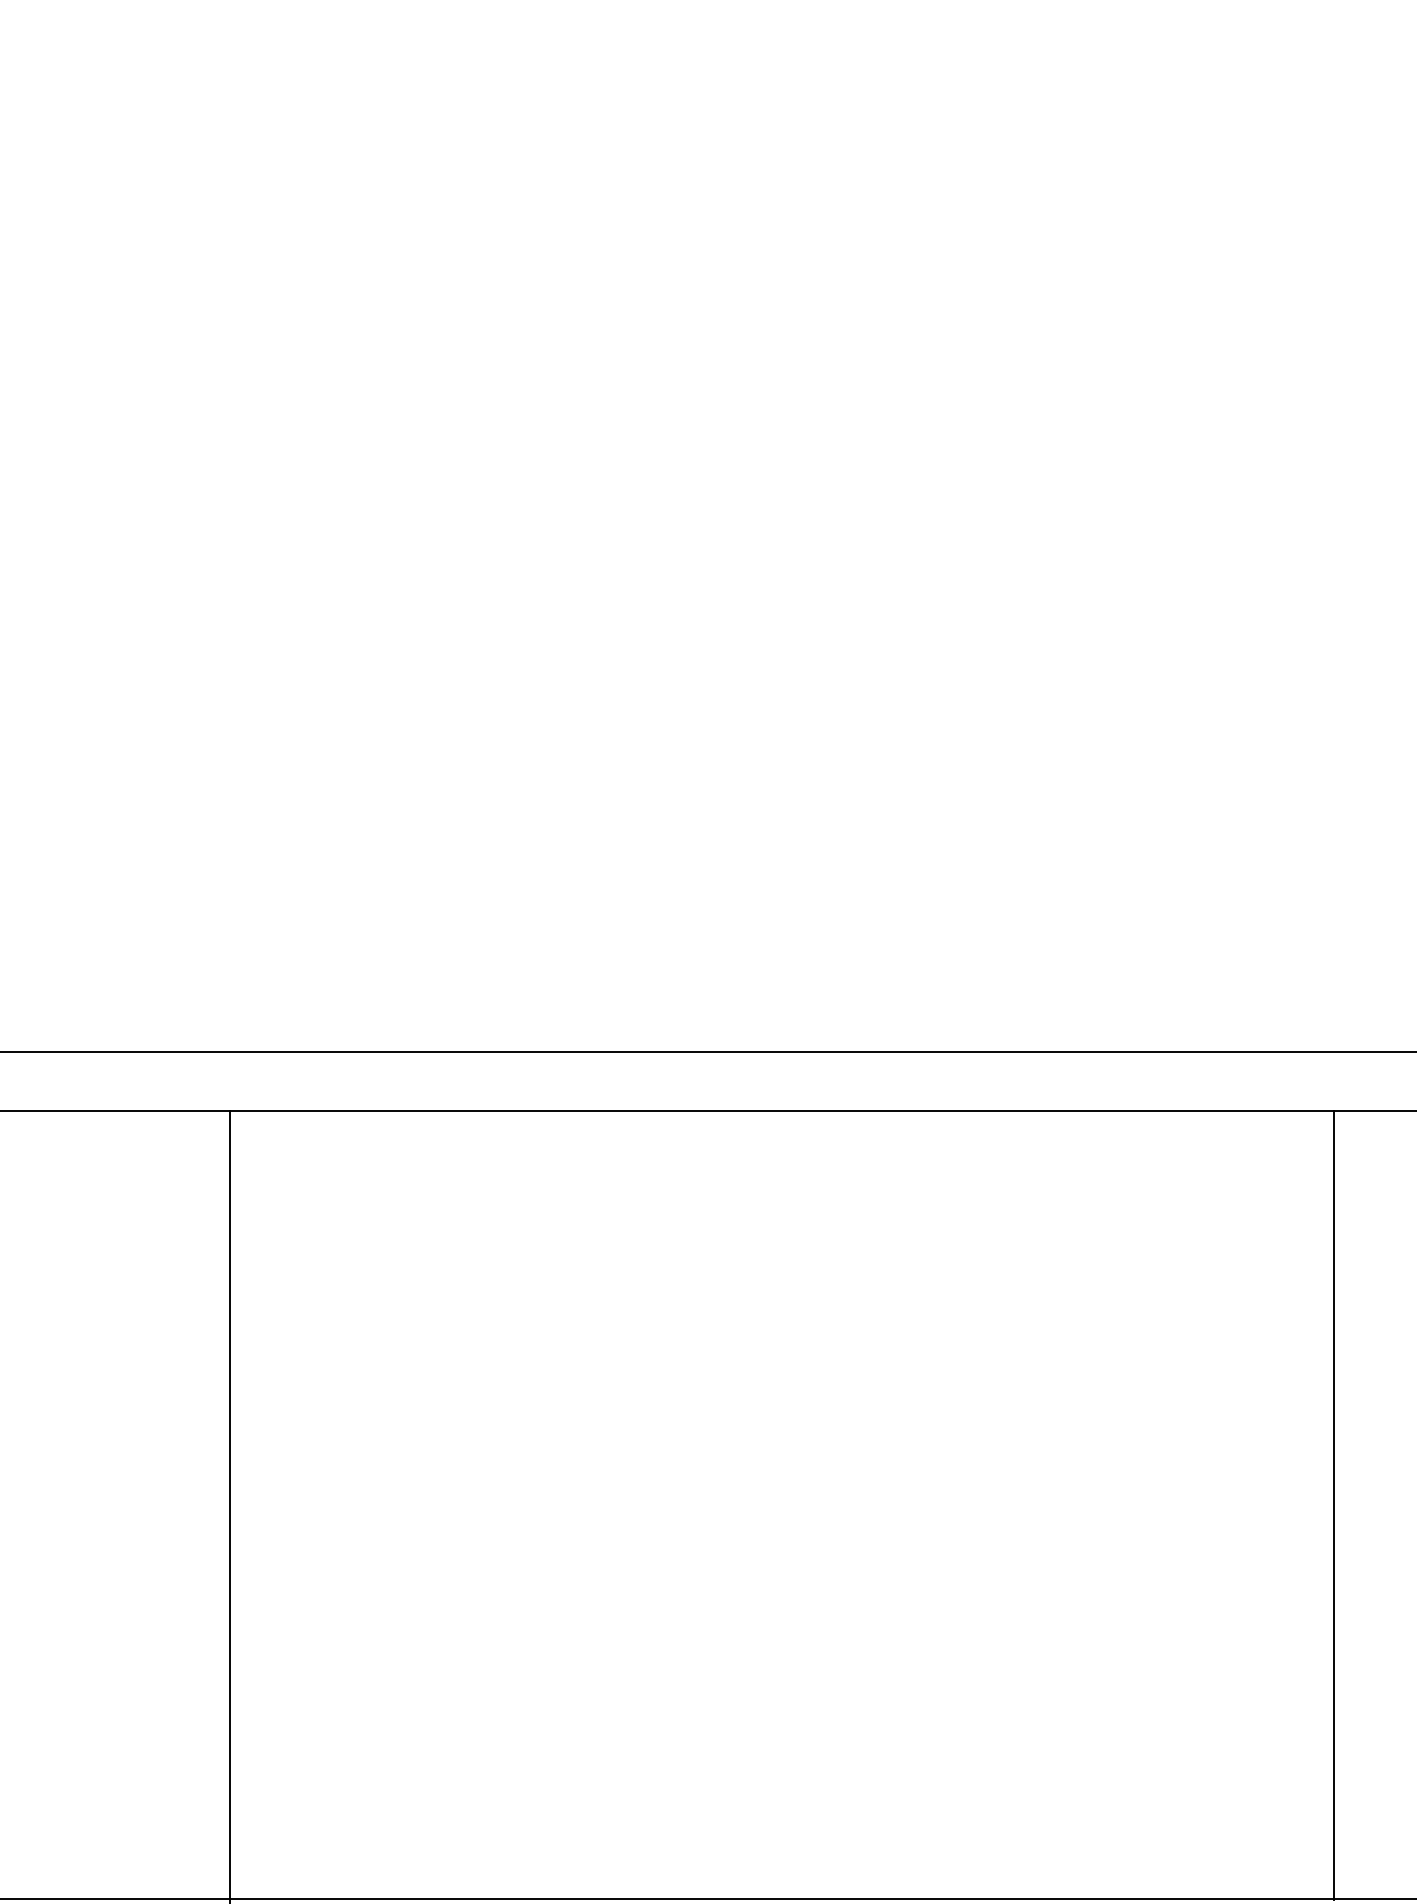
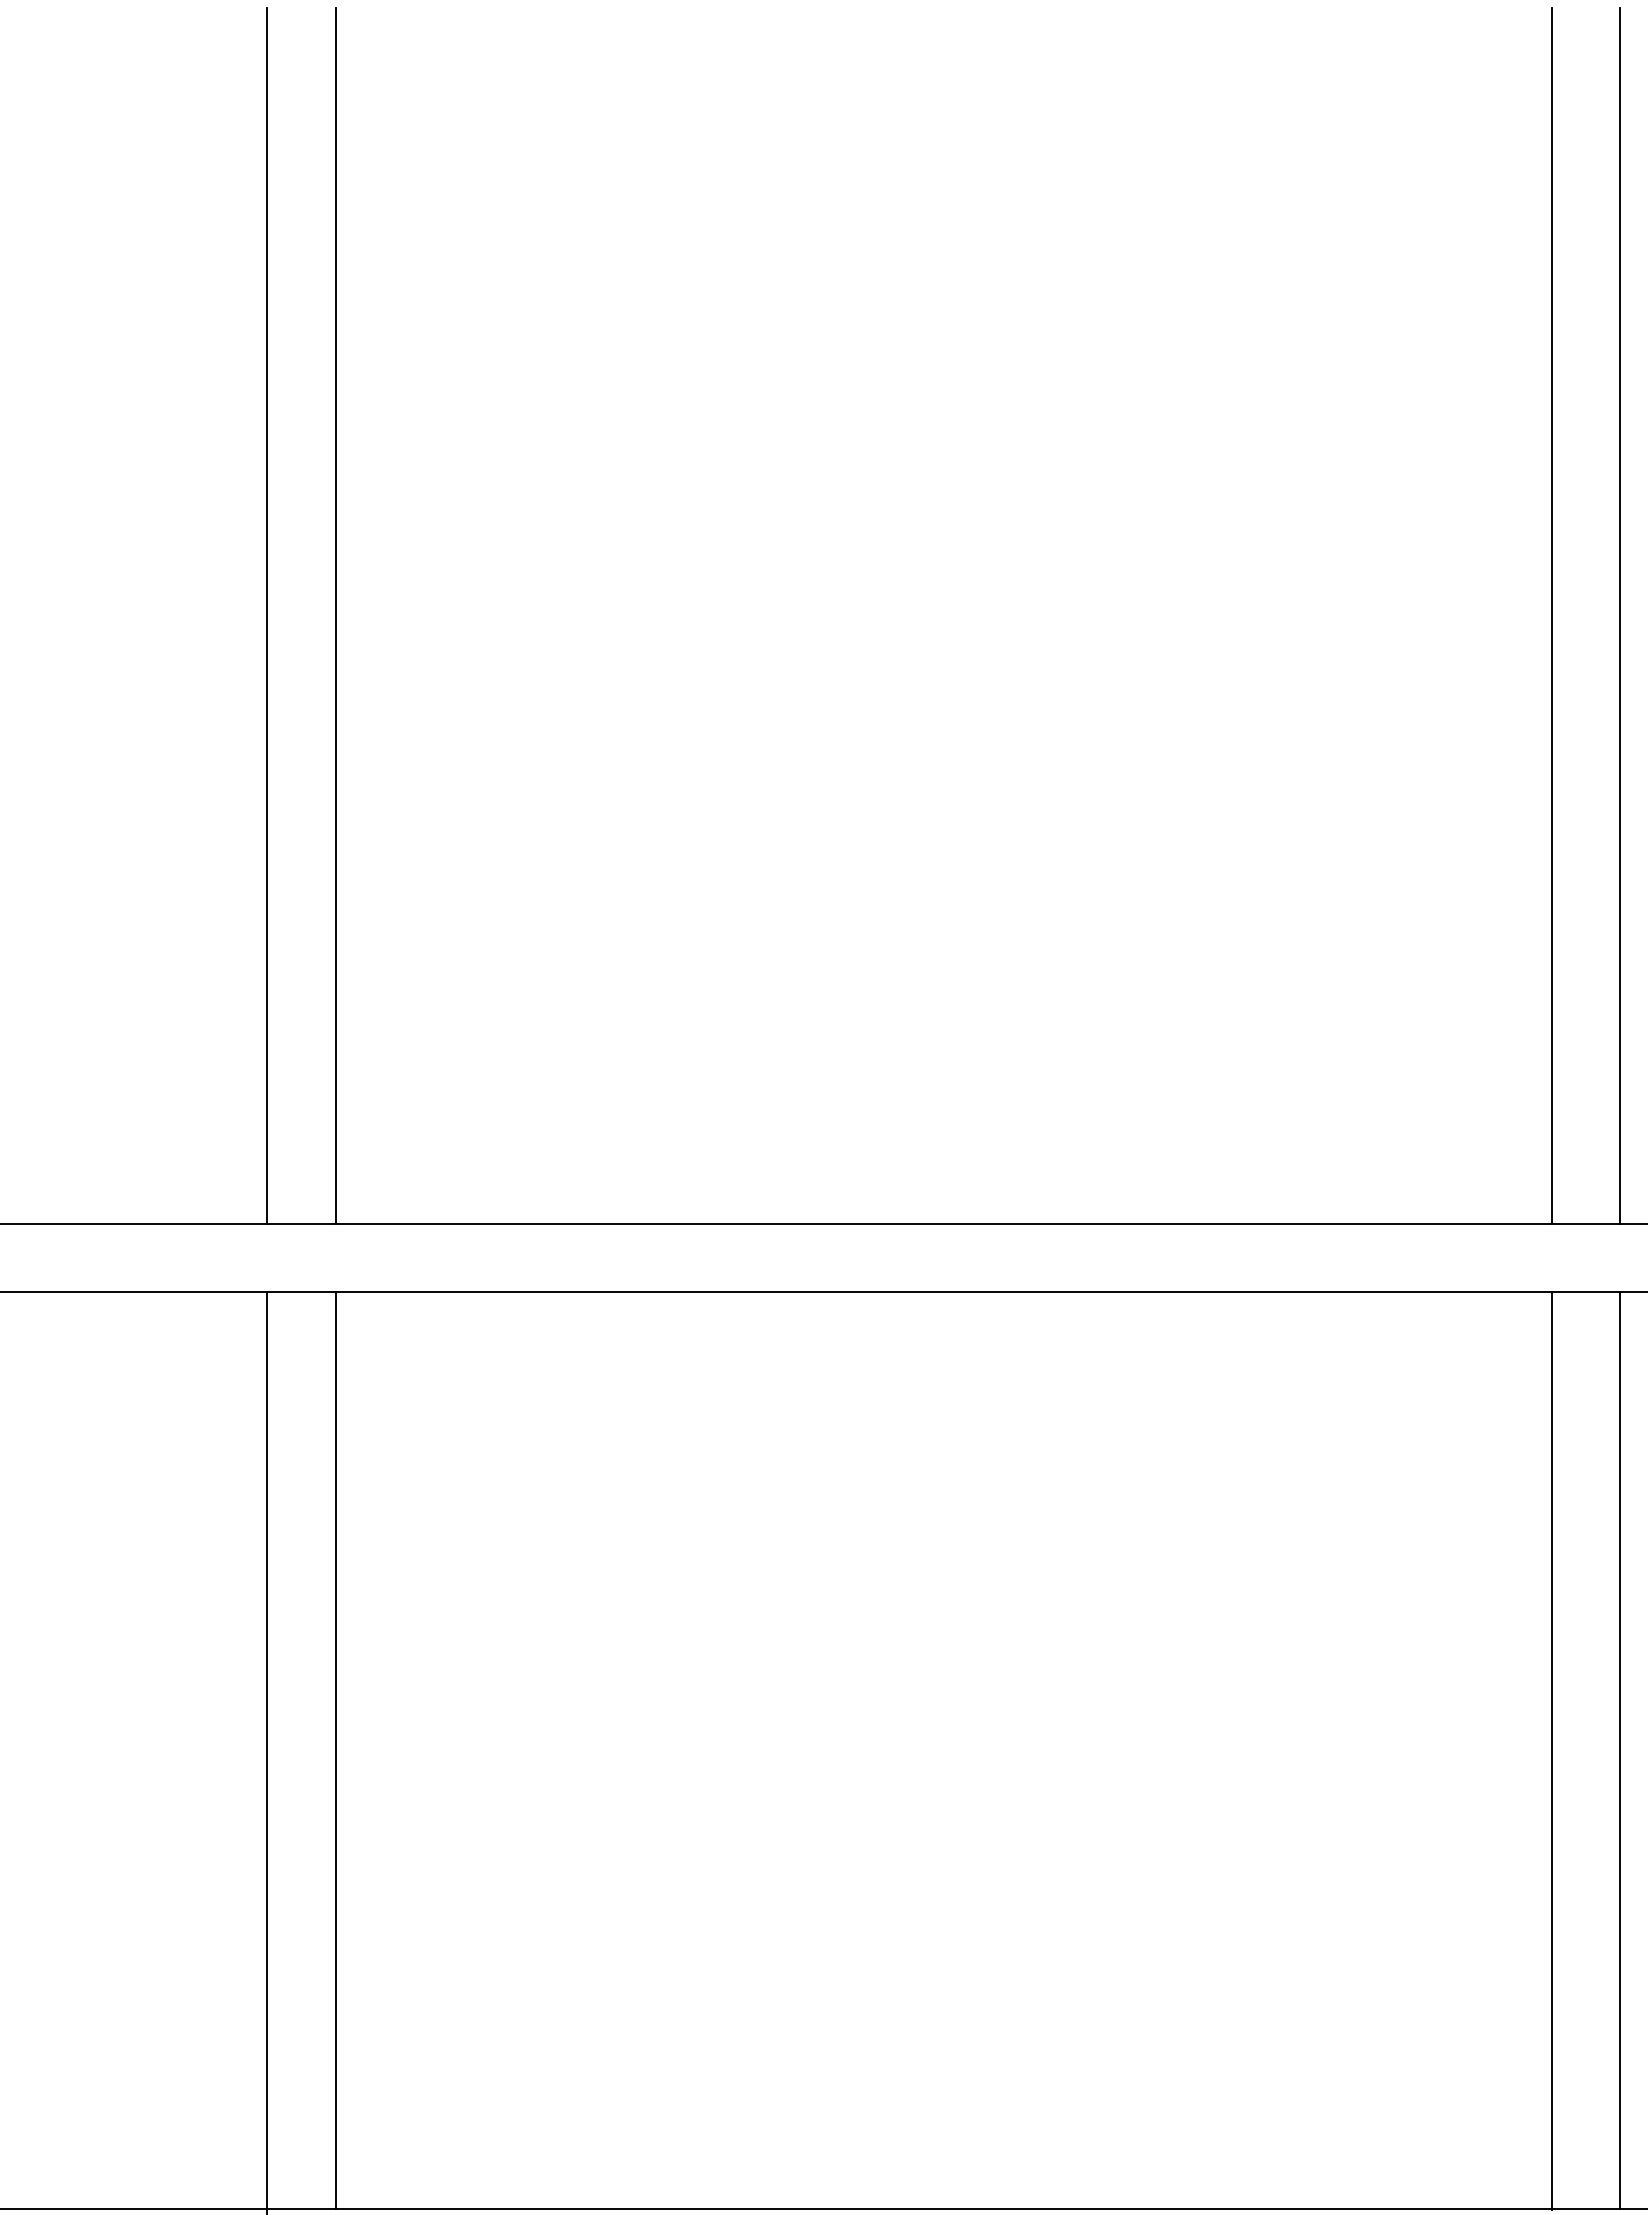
line: (230, 528) -> (267, 615), added
line: (288, 528) -> (335, 615), added
line: (1334, 528) -> (1551, 615), added
line: (1393, 528) -> (1620, 615), added
line: (288, 1504) -> (335, 1750), added
line: (1393, 1504) -> (1620, 1750), added

